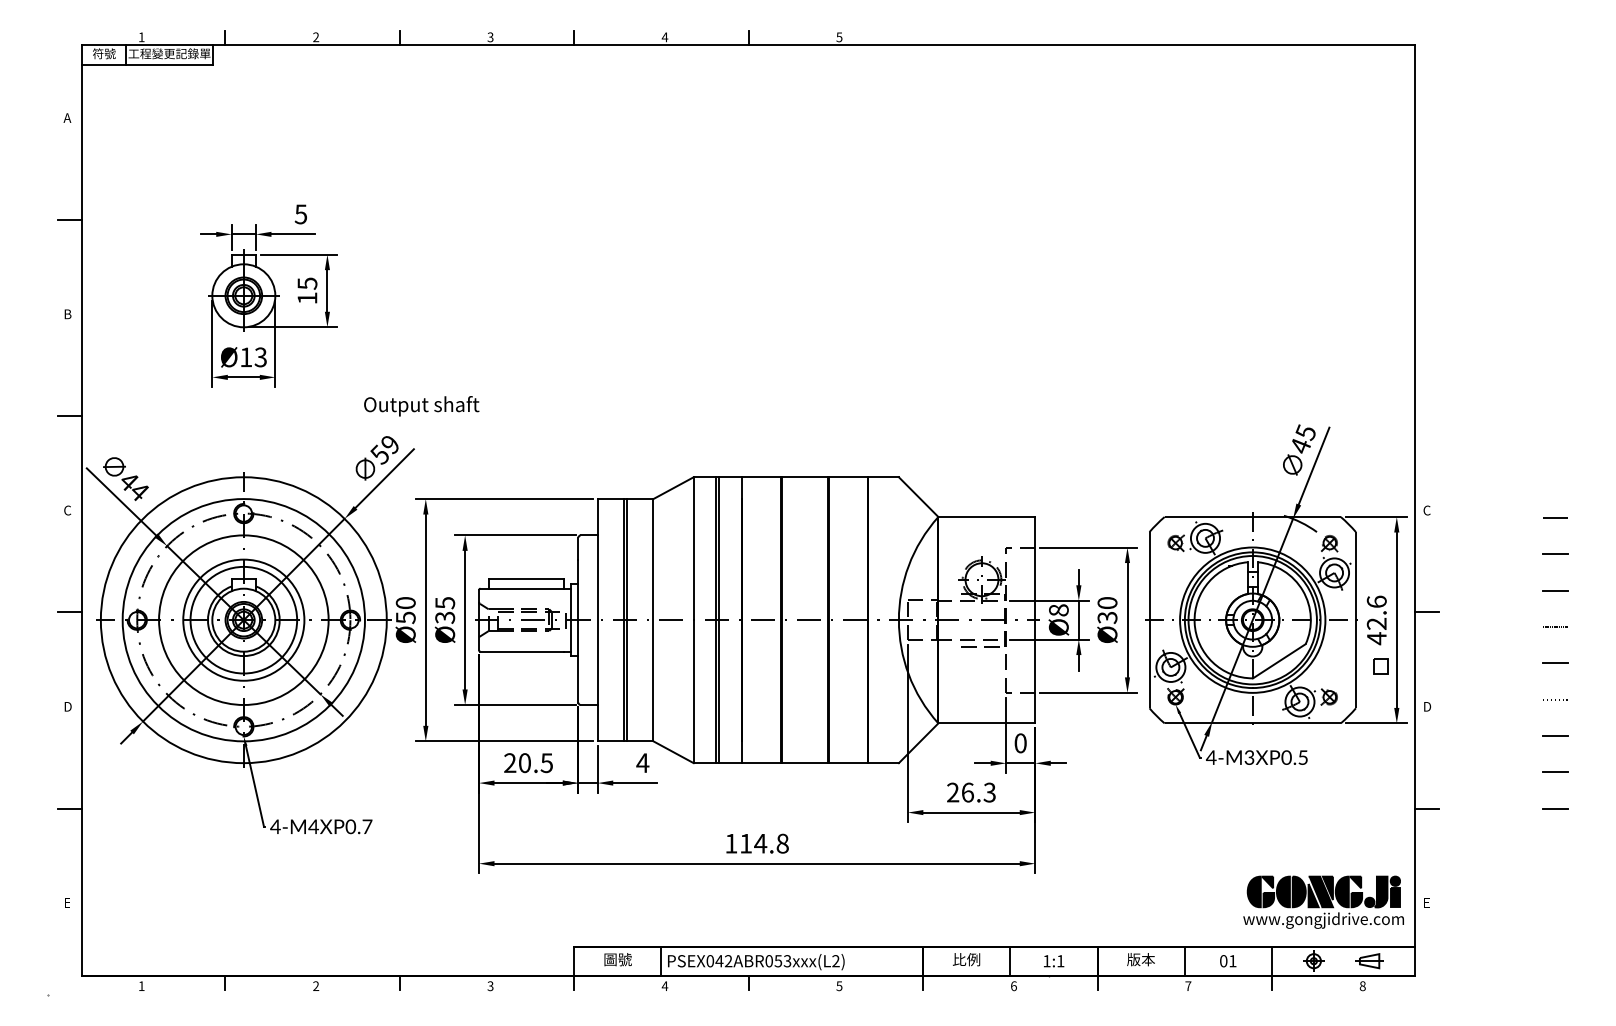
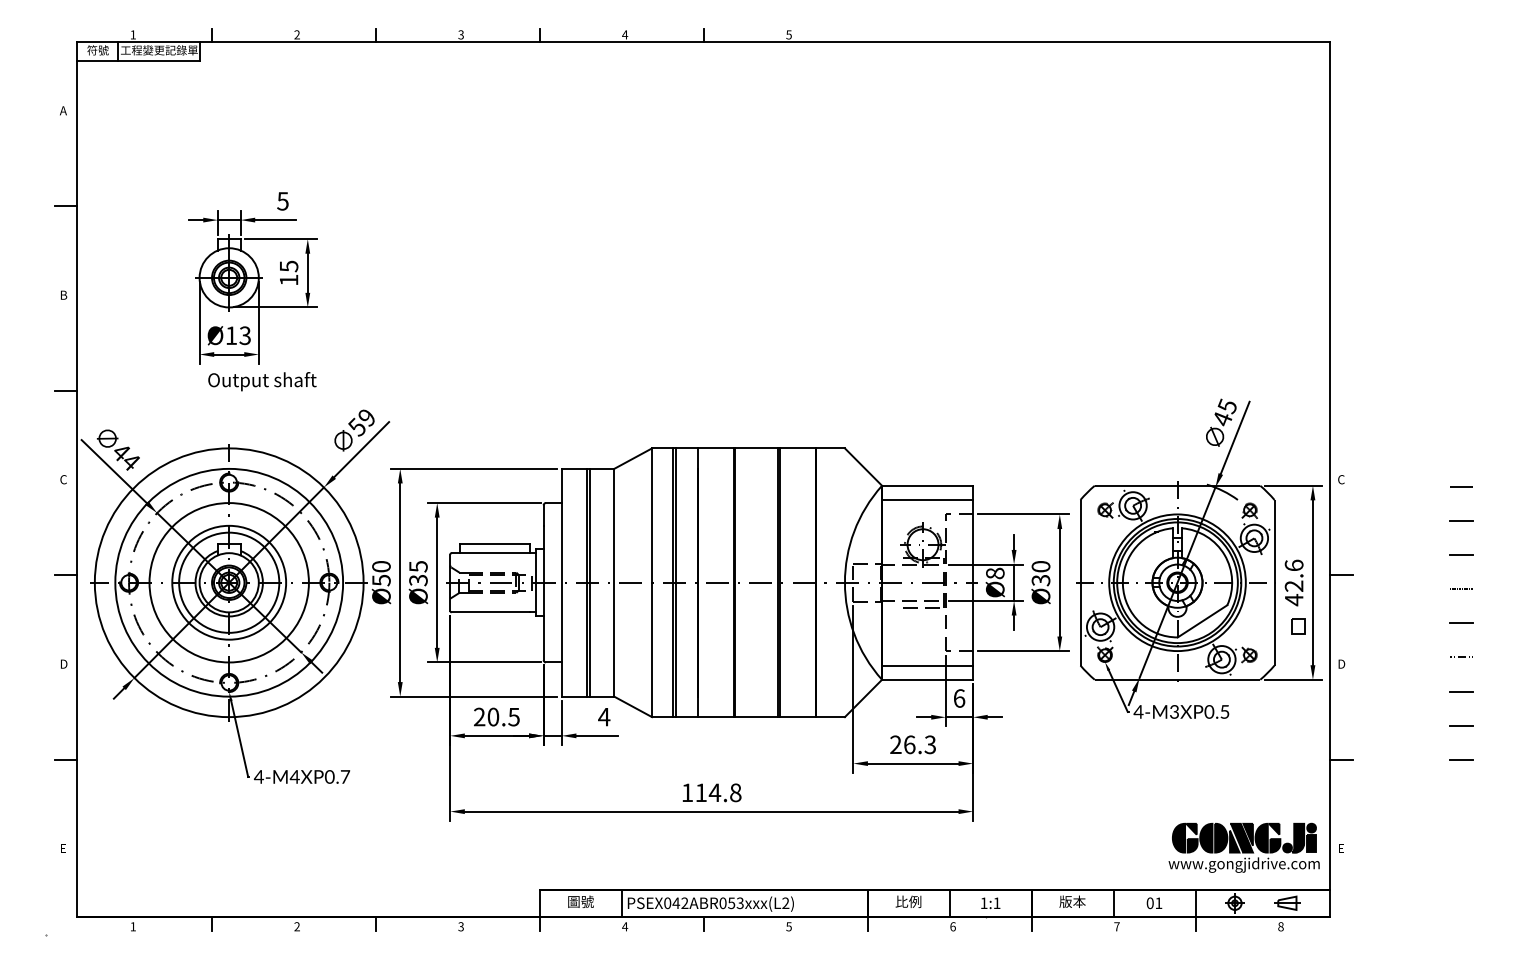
text: (421, 406) -> (262, 381), moved
line: (986, 531) -> (927, 499), added
line: (986, 708) -> (927, 665), added
text: (1020, 743) -> (959, 698), 0 -> 6

